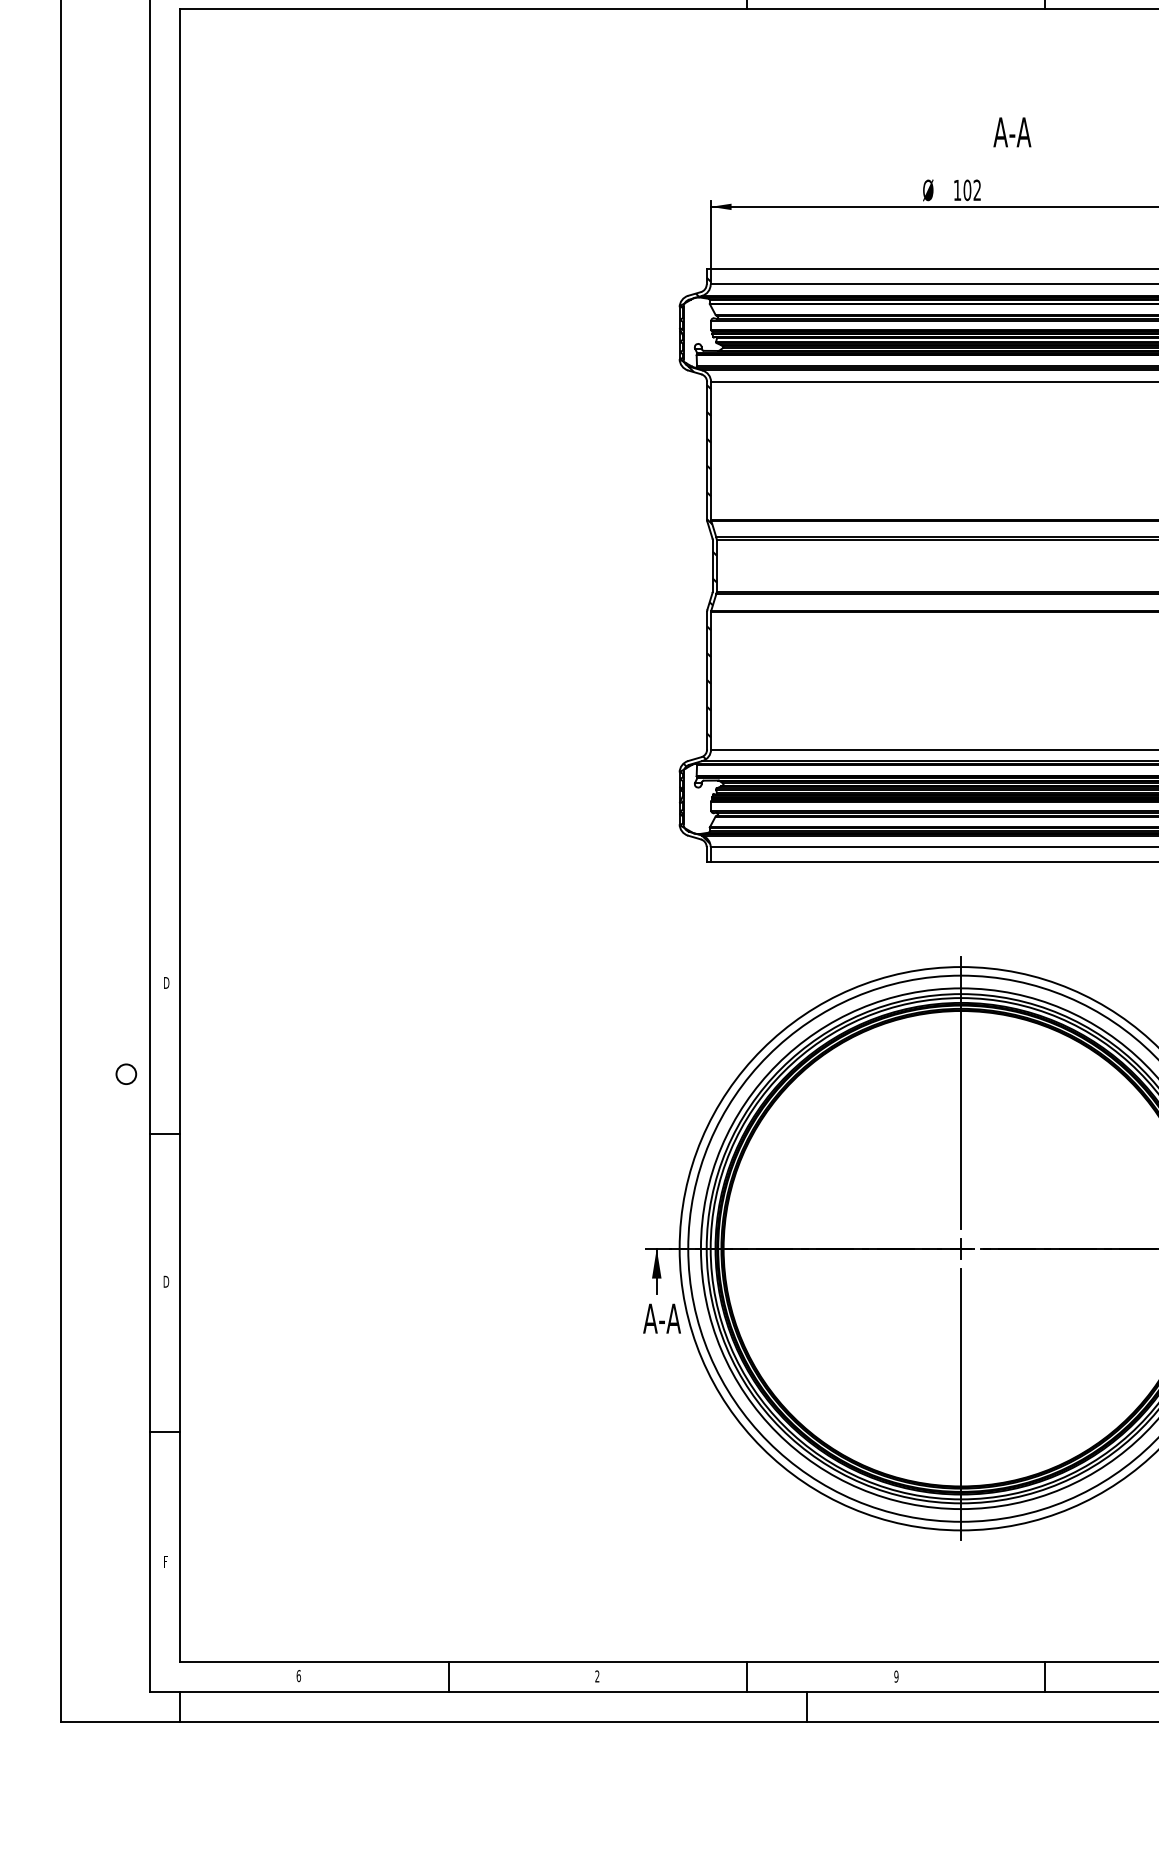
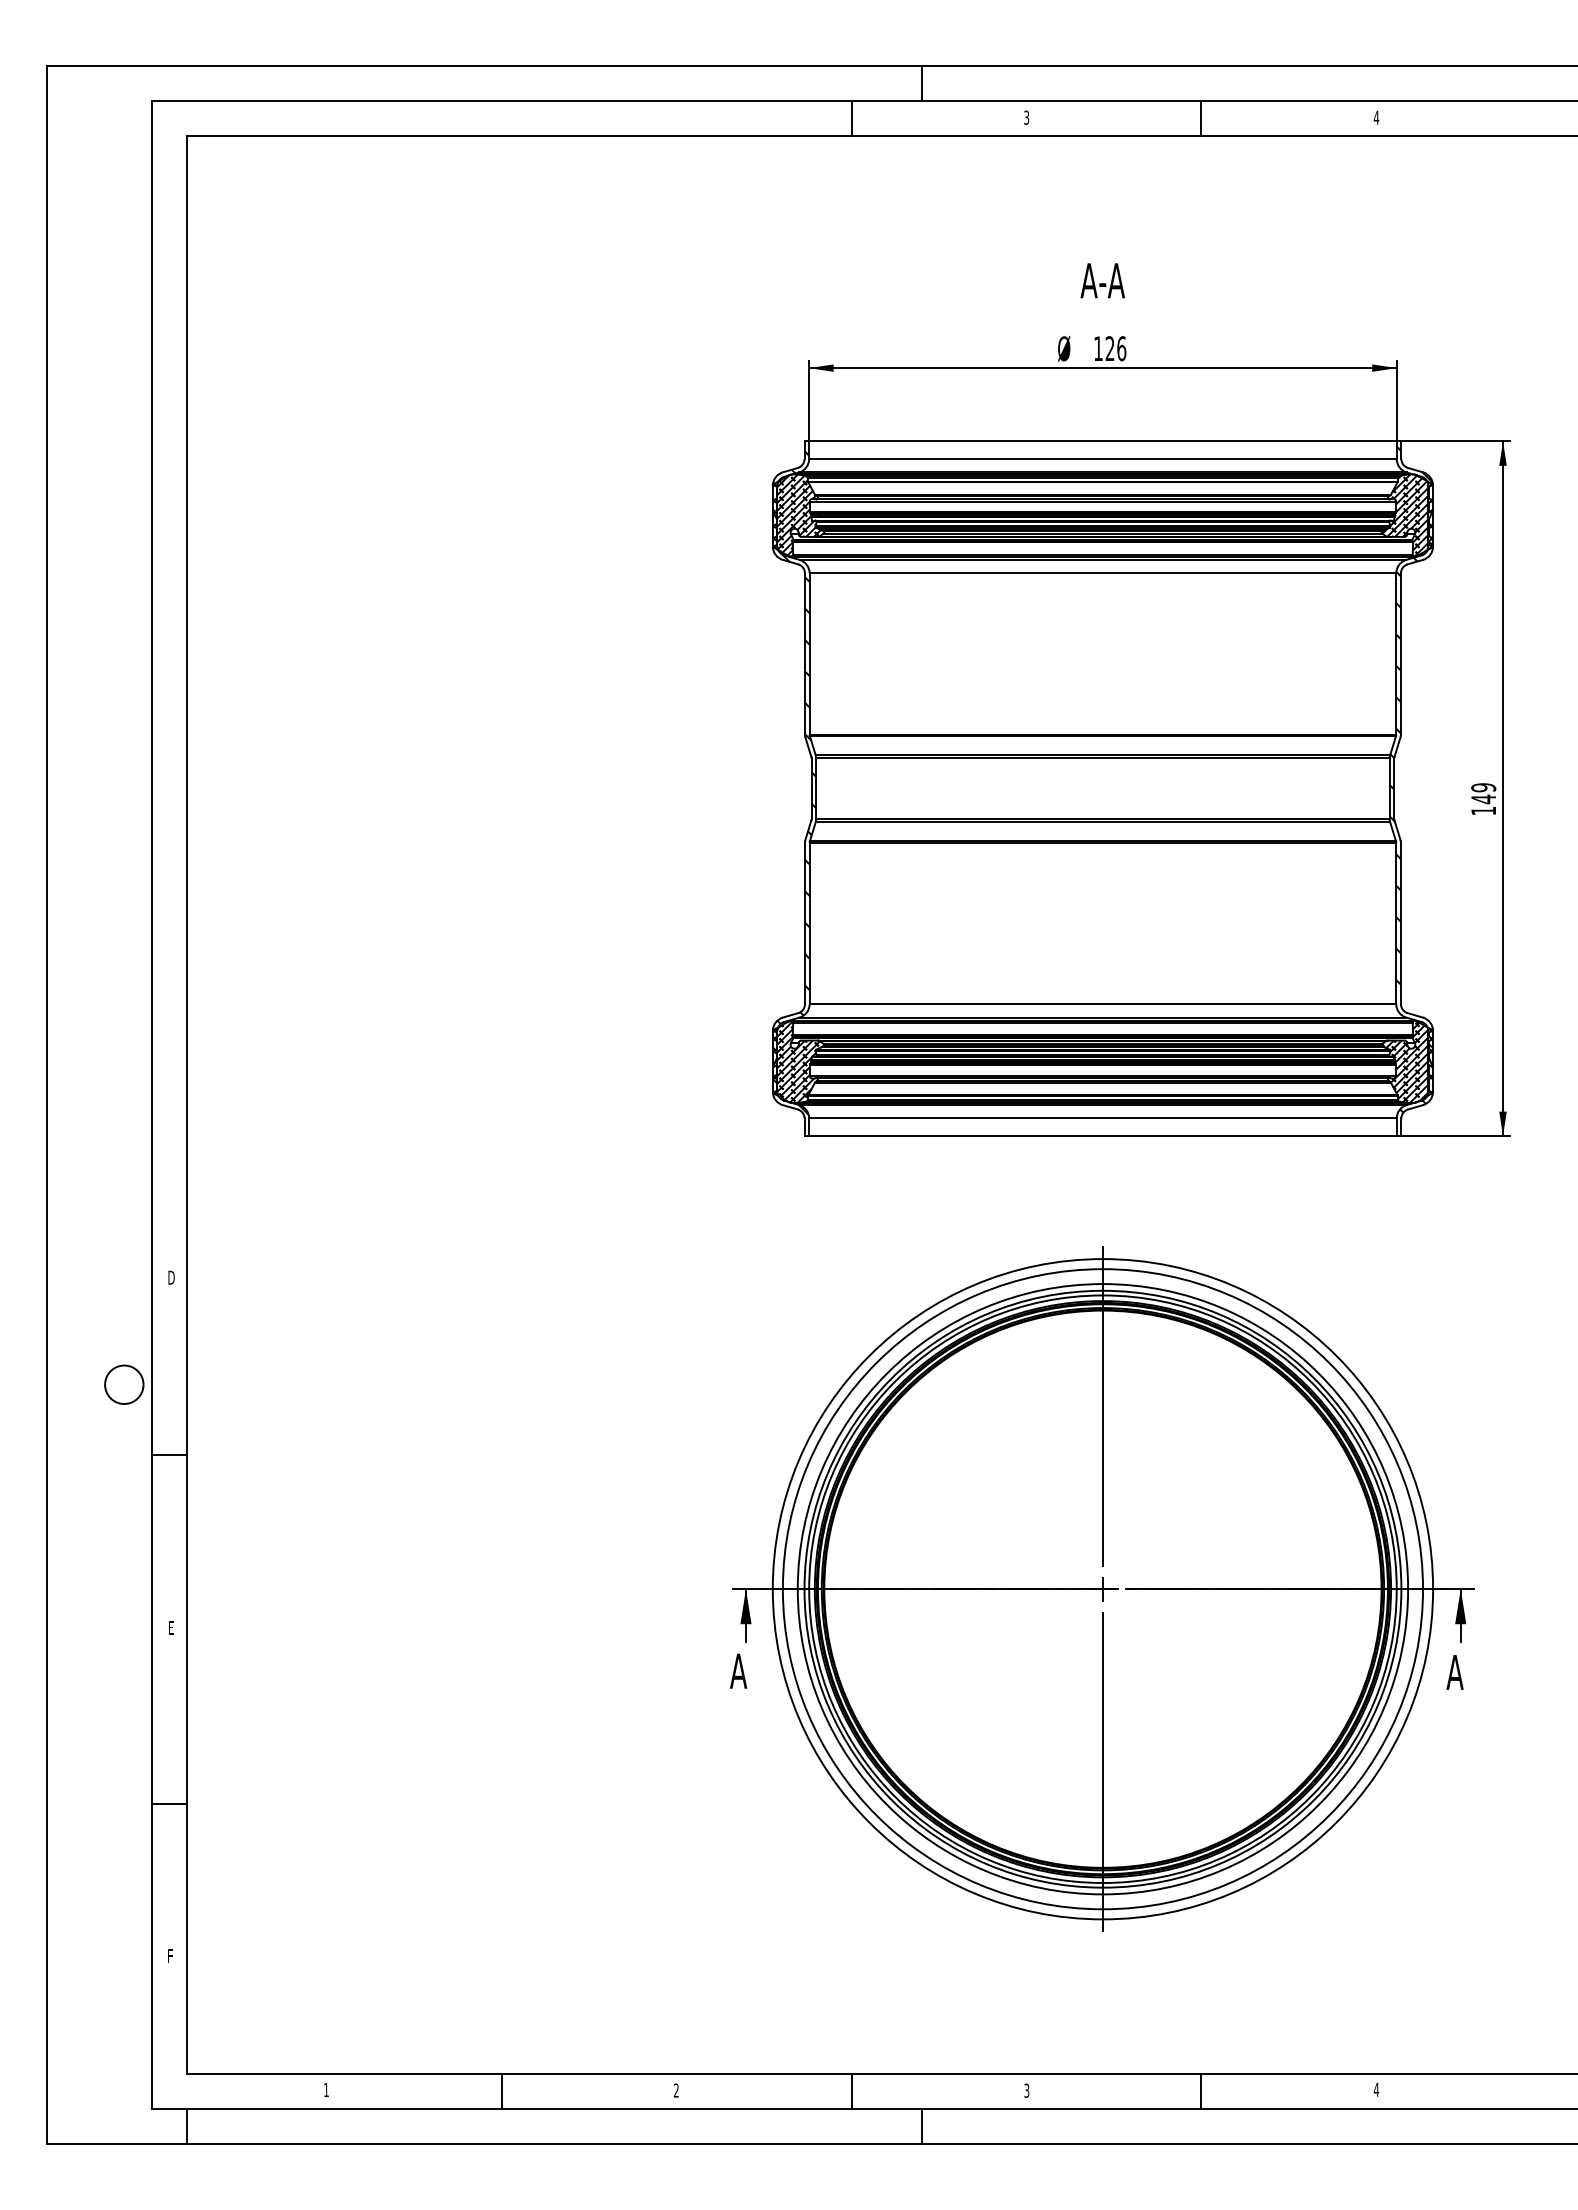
text: (1012, 132) -> (1102, 280), moved
text: (972, 190) -> (1115, 348), 102 -> 126
hatch: (700, 332) -> (797, 515), added
hatch: (702, 799) -> (799, 1062), added
circle: (126, 1074) -> (124, 1384), size x1.67
text: (166, 1281) -> (171, 1627), D -> E
text: (670, 1318) -> (761, 1670), A-A -> A
text: (298, 1676) -> (326, 2090), 6 -> 1
text: (896, 1676) -> (1026, 2090), 9 -> 3

